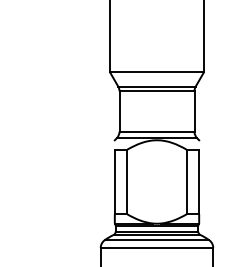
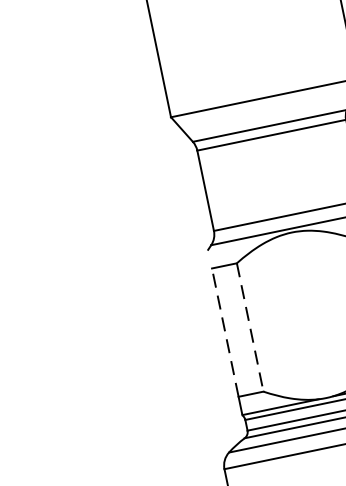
line: (114, 181) -> (224, 331), solid -> dashed
line: (127, 182) -> (250, 328), solid -> dashed

